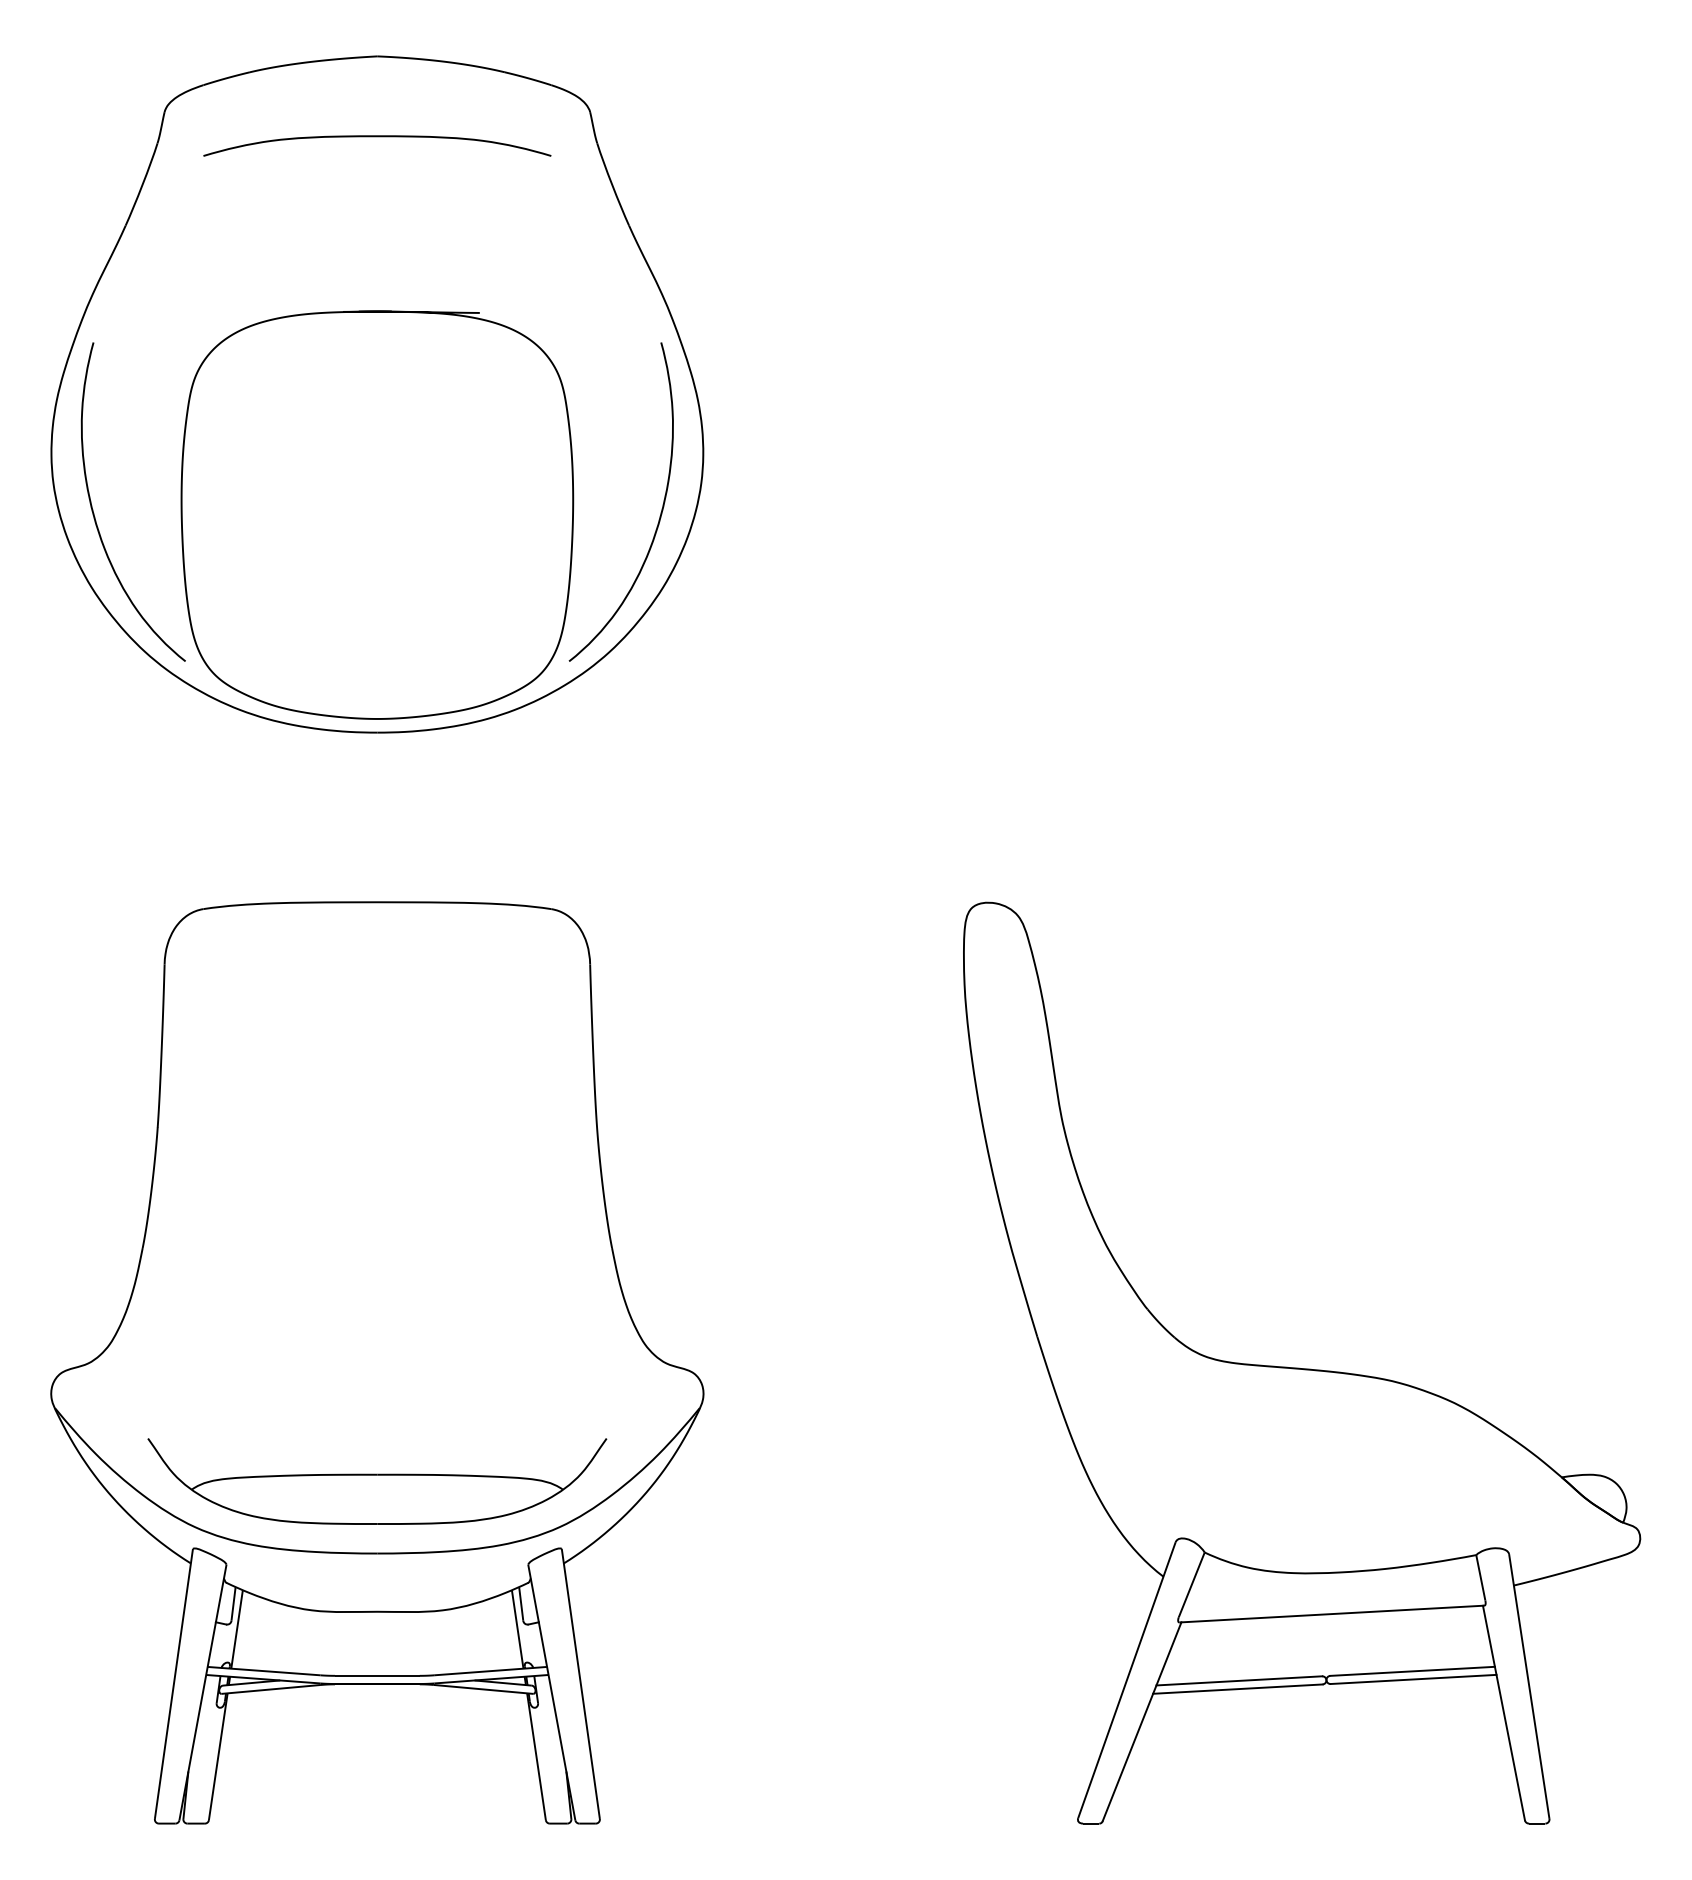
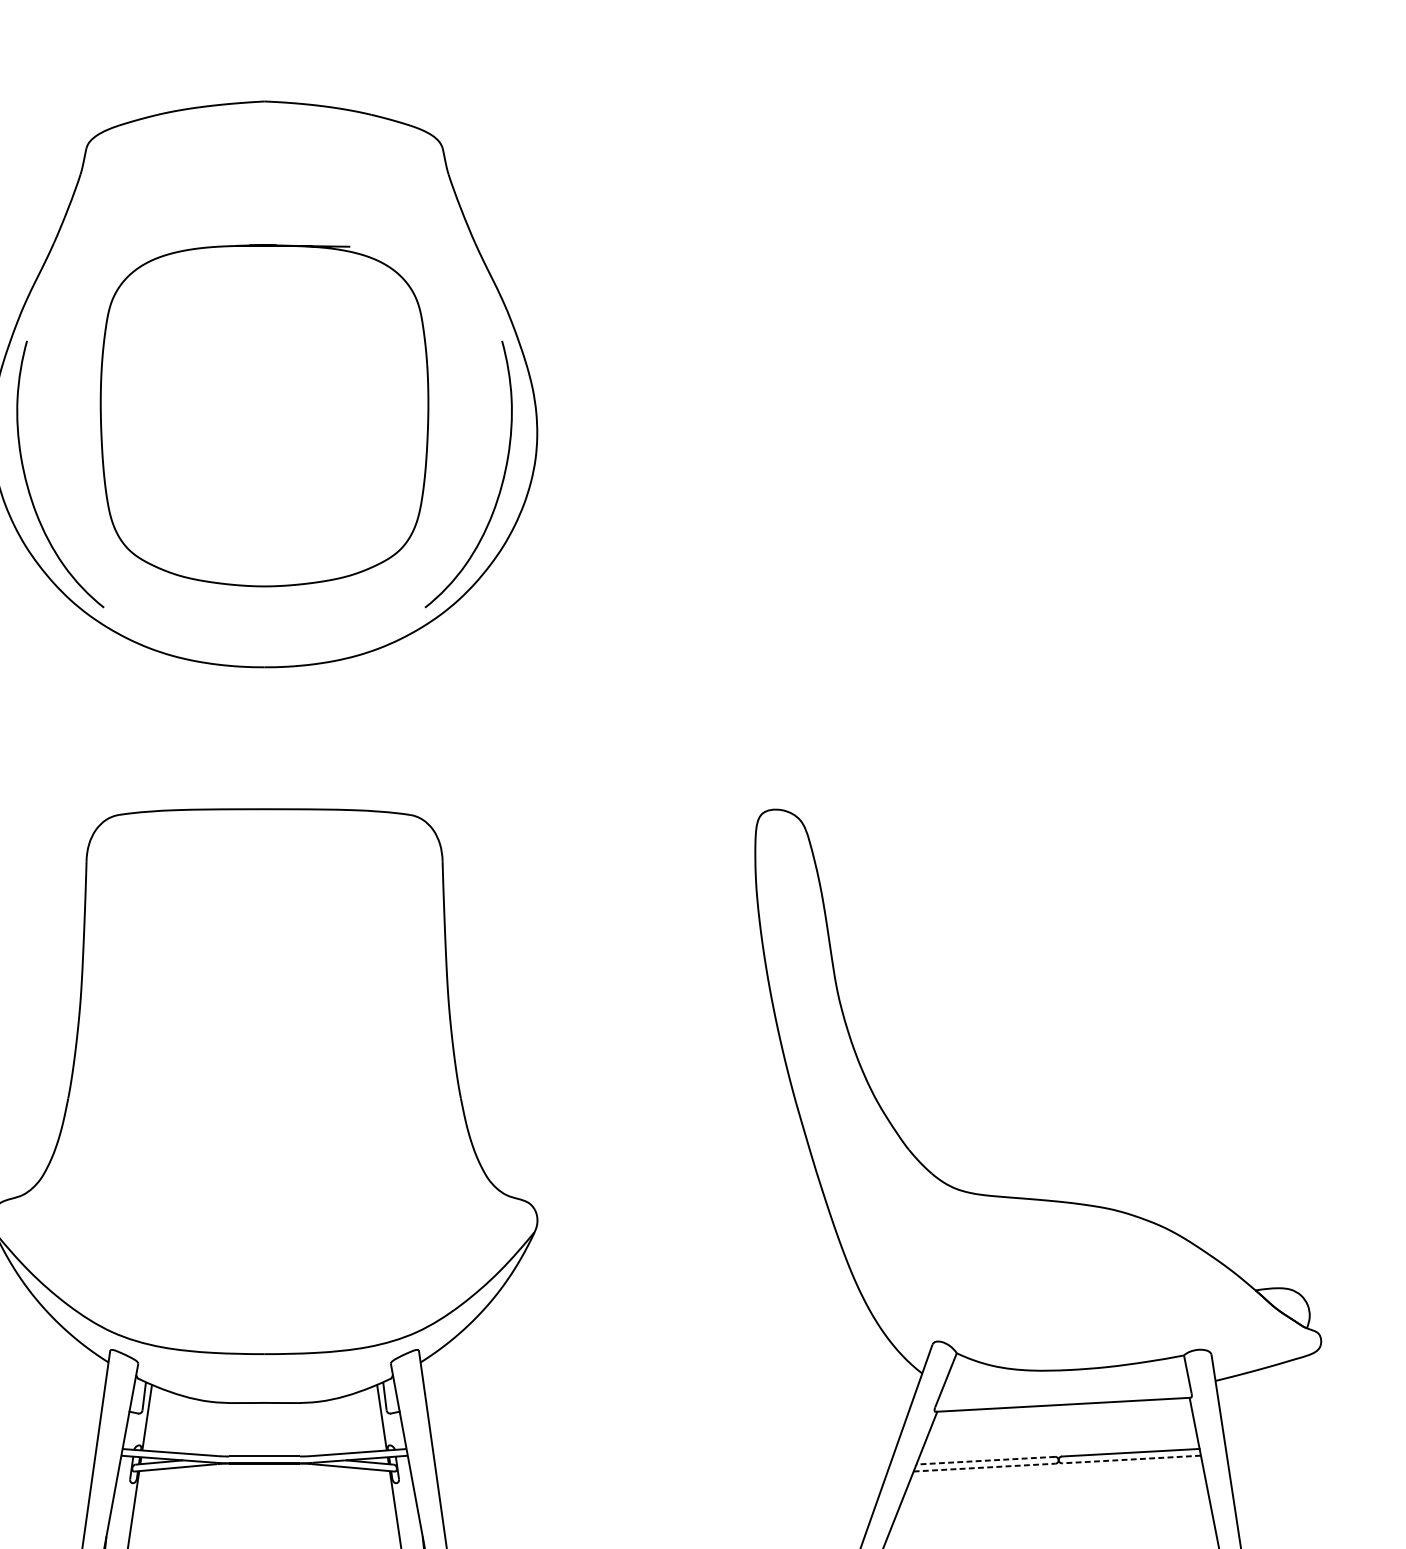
curve: (377, 137) -> (264, 169), removed
curve: (571, 524) -> (427, 423), moved
part: (377, 1481) -> (264, 1293), removed
line: (1413, 1679) -> (1131, 1459), solid -> dashed
line: (1239, 1680) -> (985, 1460), solid -> dashed
line: (1237, 1689) -> (984, 1467), solid -> dashed

